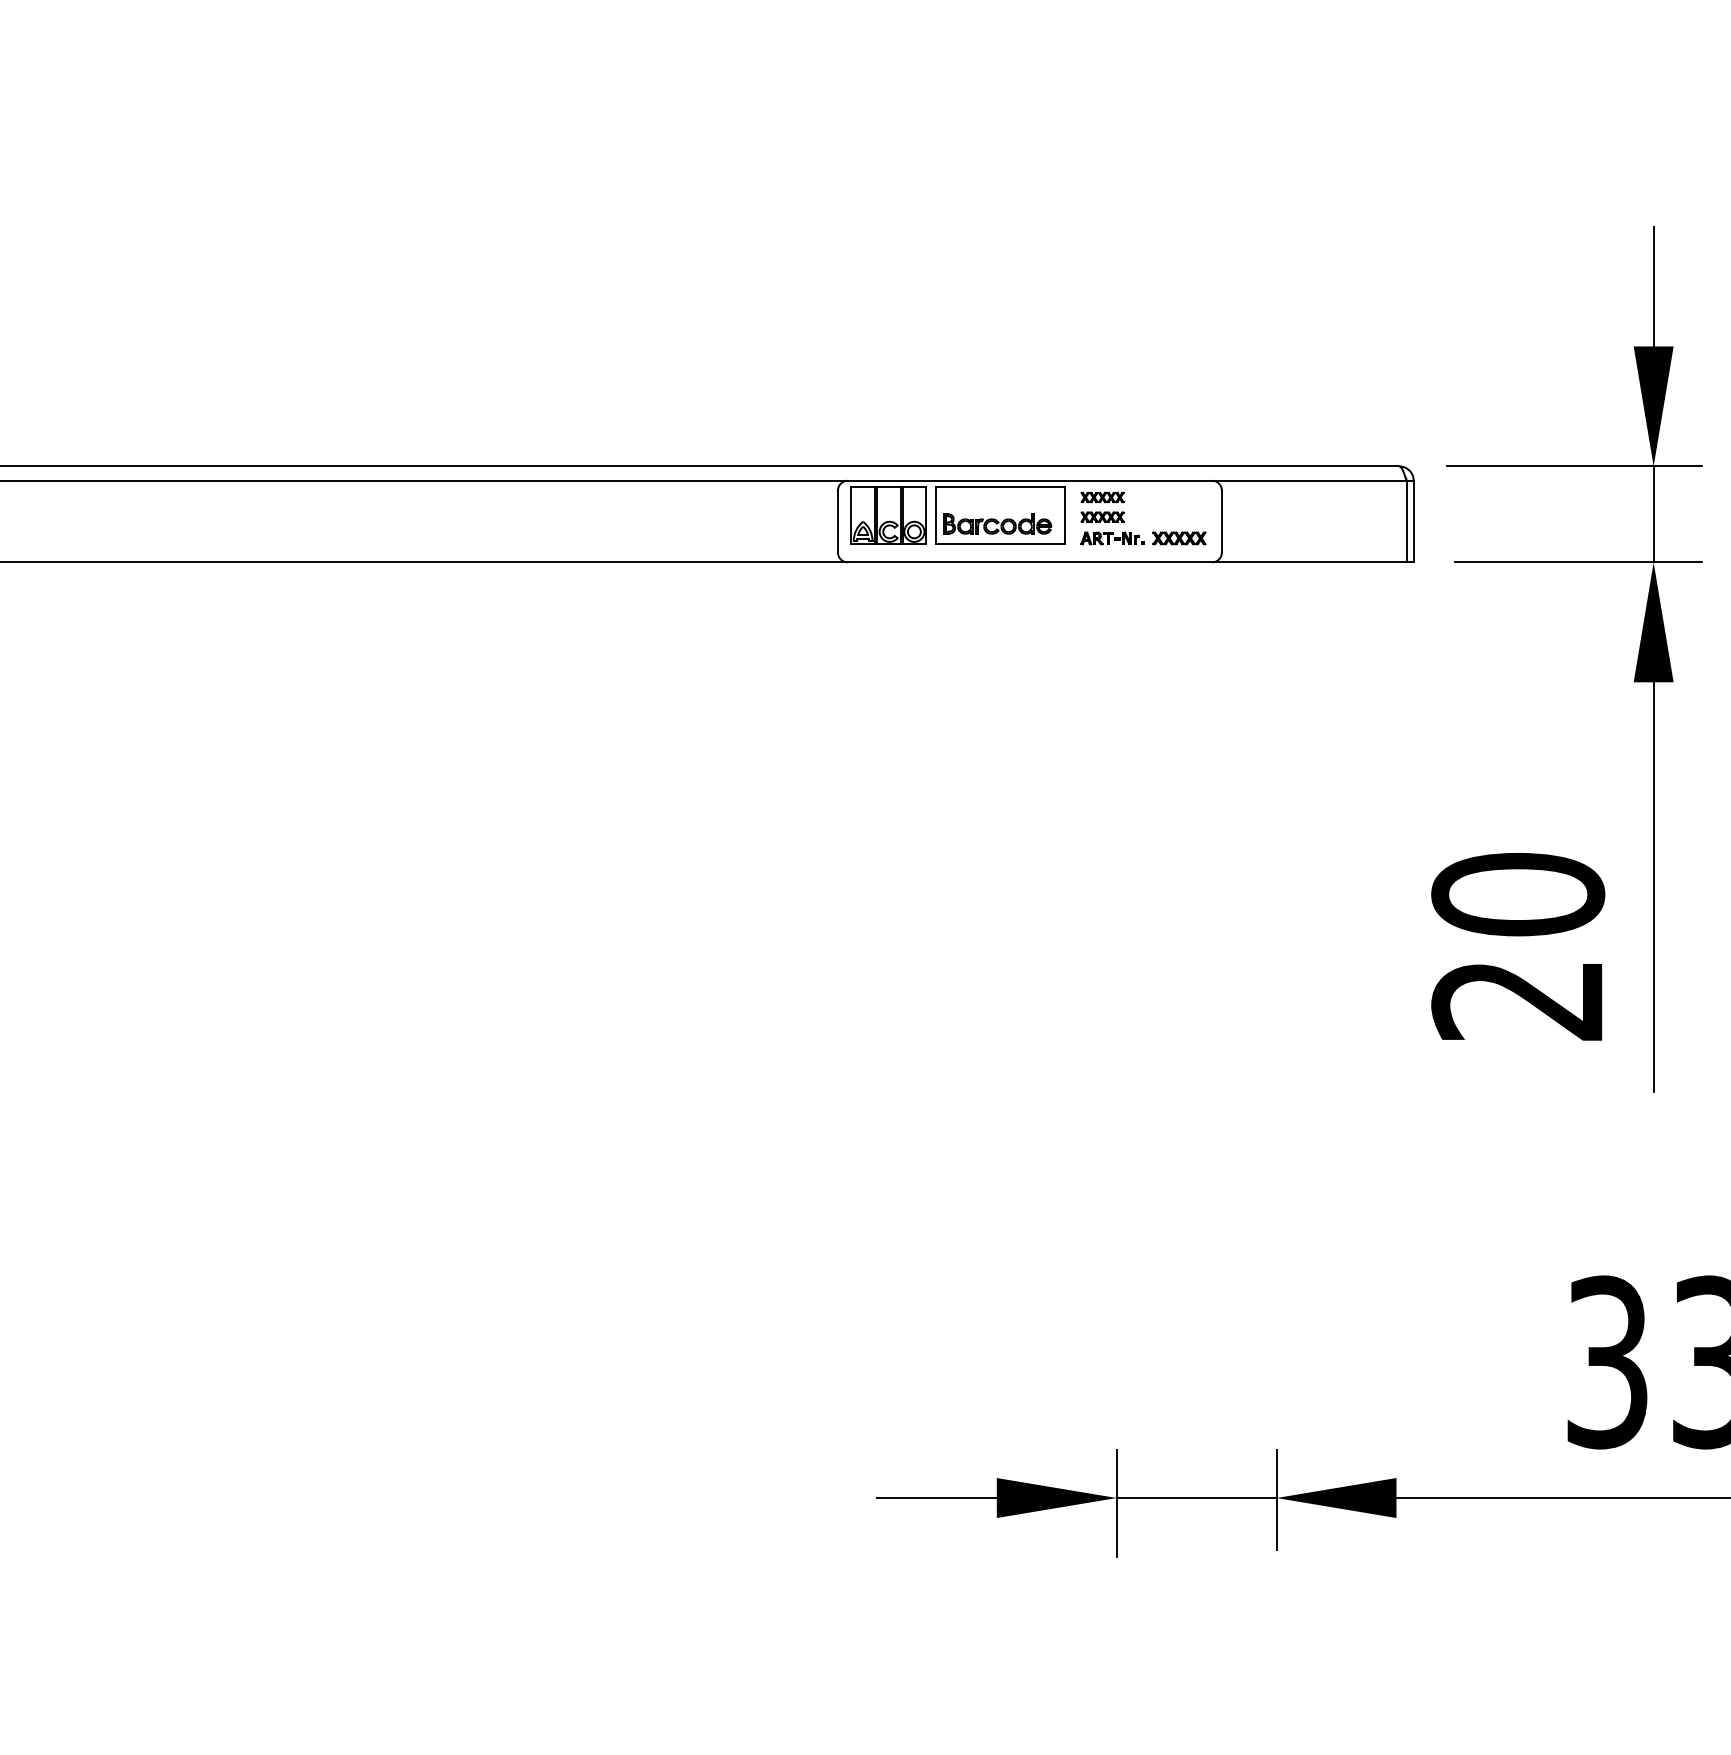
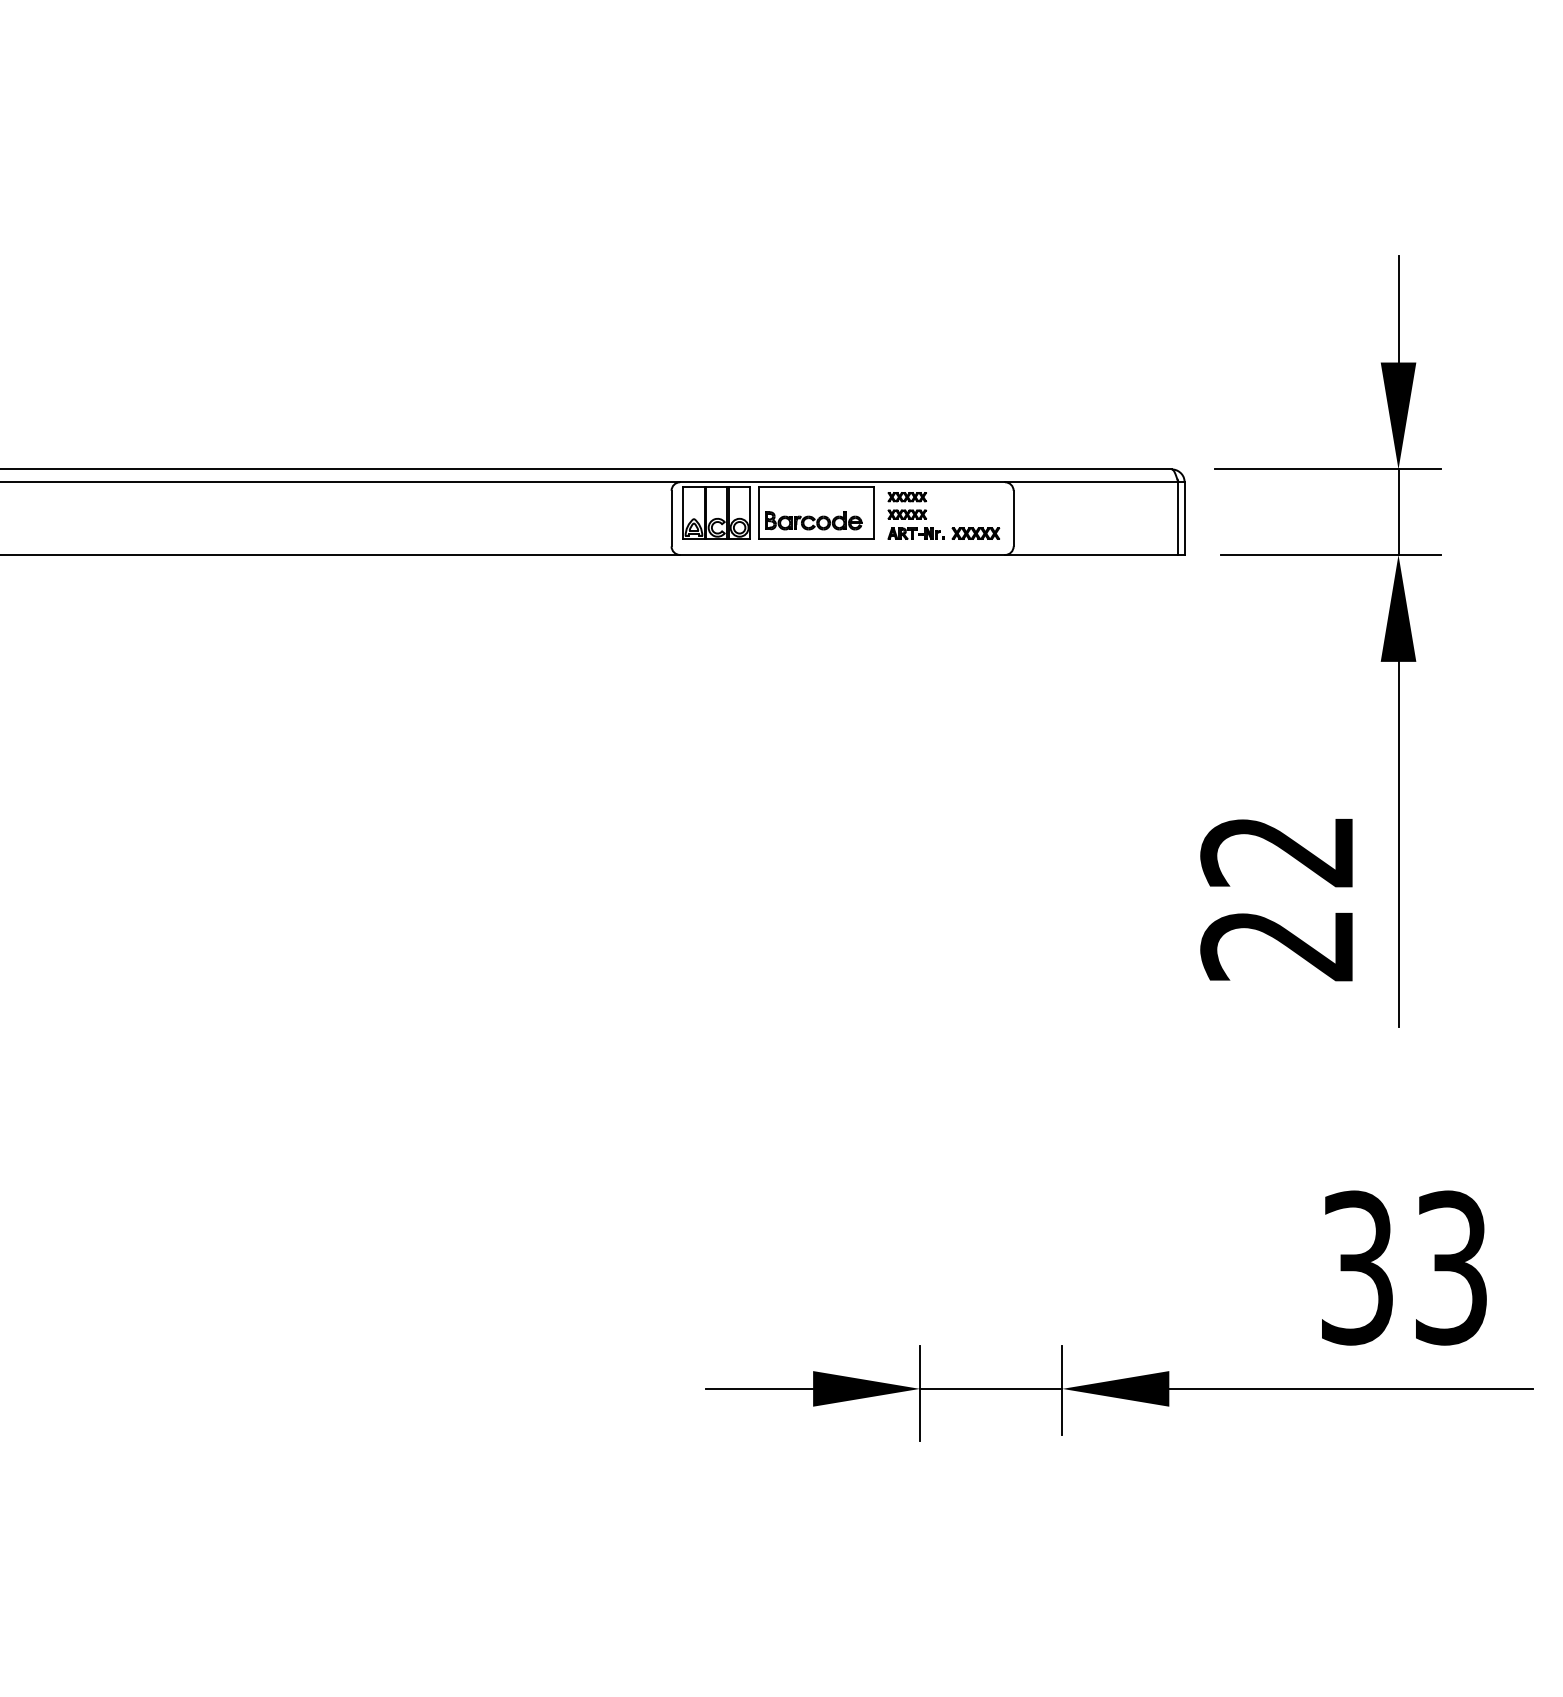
text: (1517, 895) -> (1277, 851), 20 -> 22

